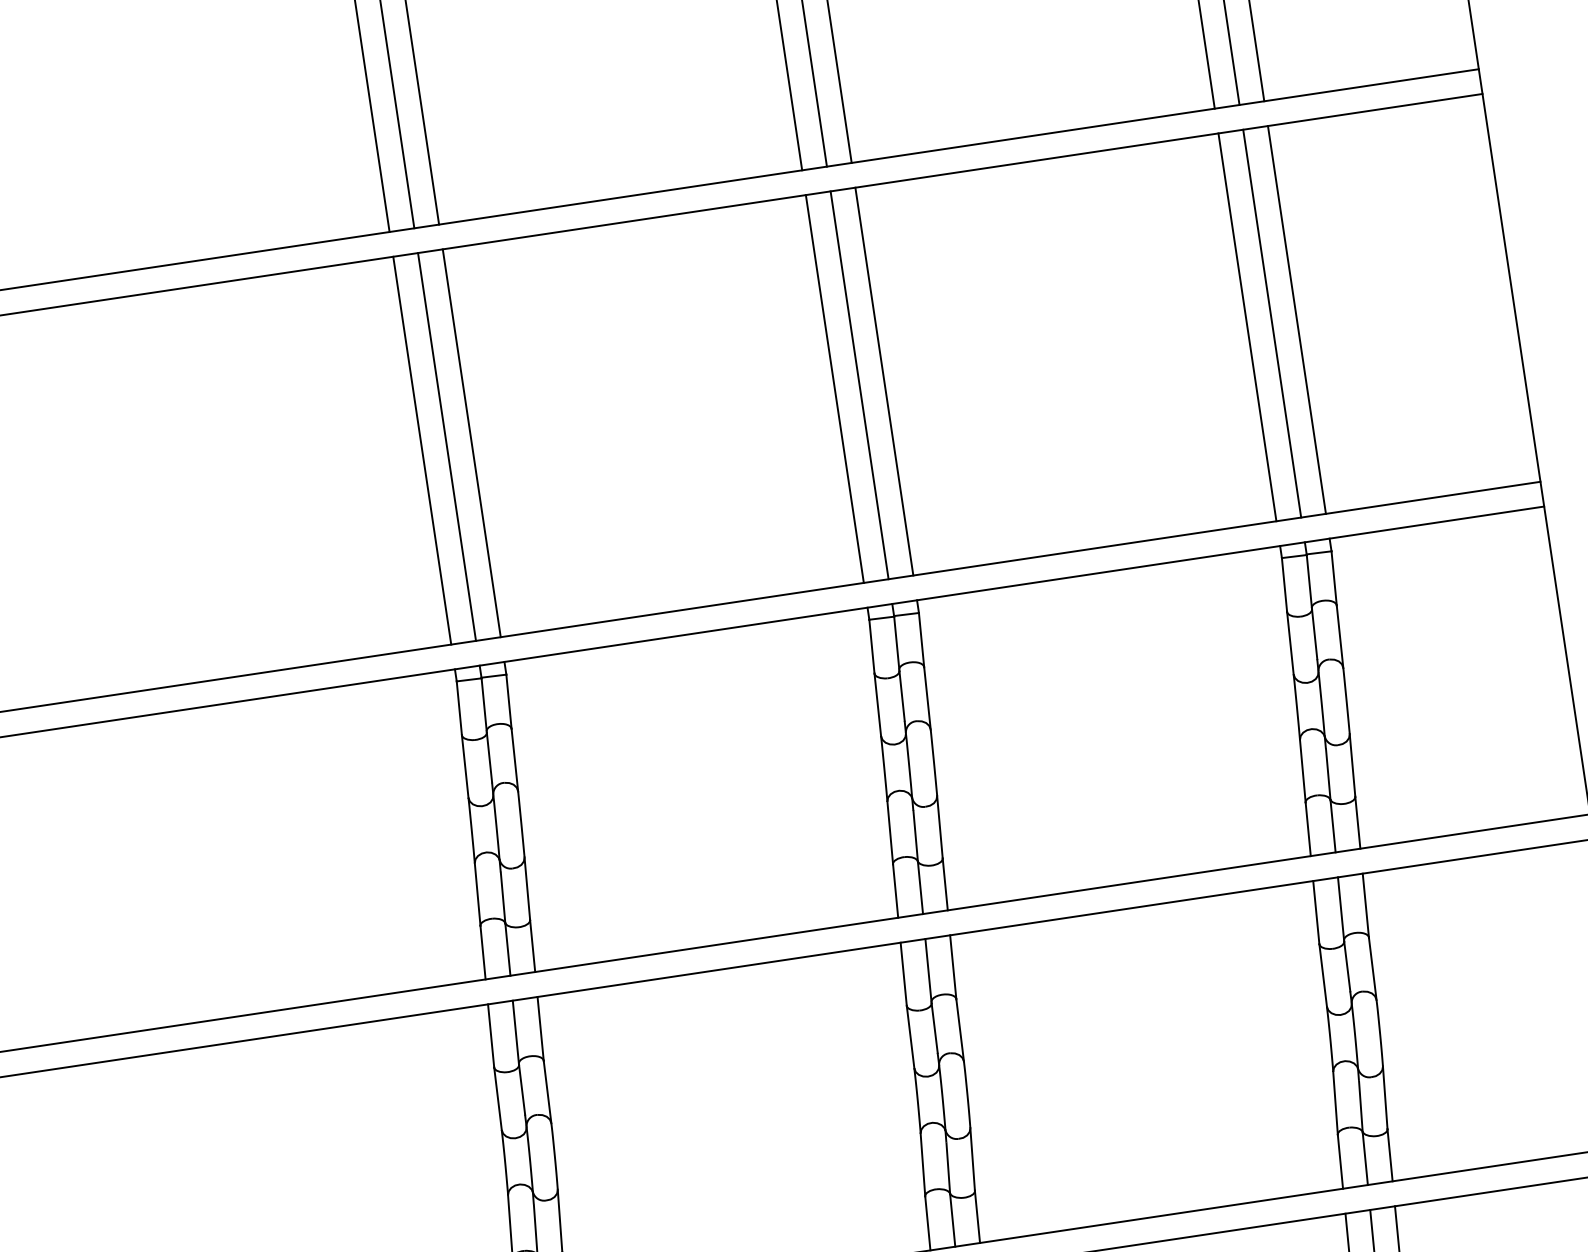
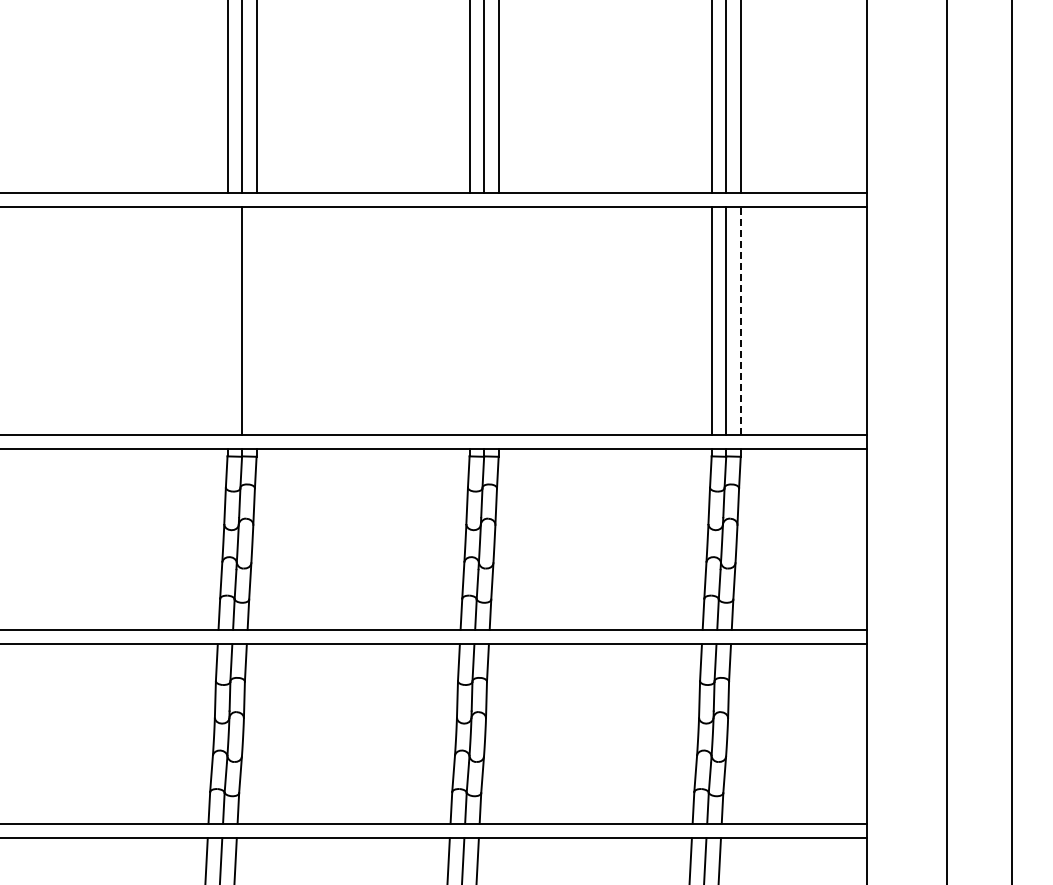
line: (1296, 320) -> (740, 321), solid -> dashed
line: (883, 380) -> (498, 320), removed
line: (860, 384) -> (484, 320), removed
line: (834, 388) -> (469, 320), removed
line: (471, 442) -> (256, 320), removed
line: (422, 449) -> (227, 320), removed

